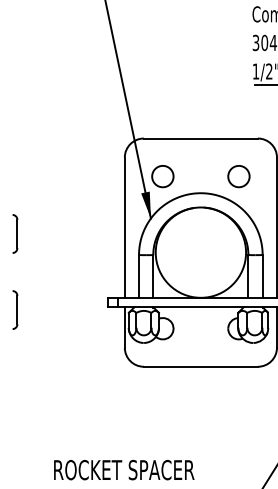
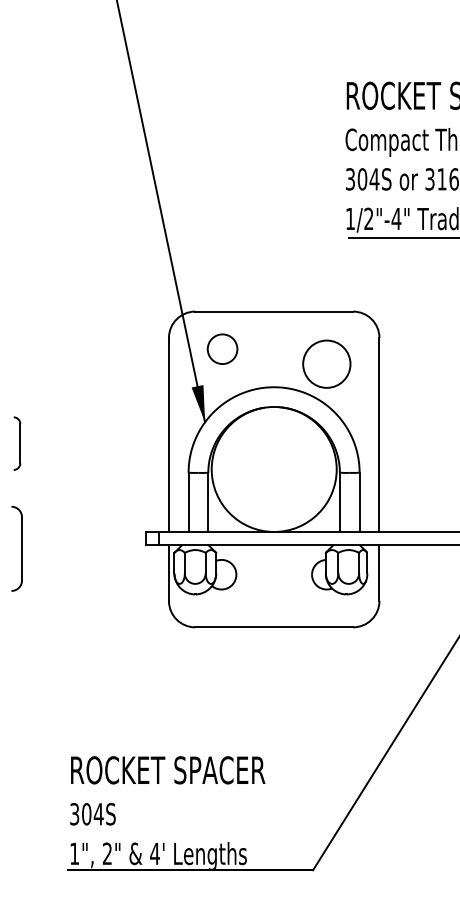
circle: (162, 176) -> (222, 348), moved
circle: (238, 176) -> (326, 364), size x1.6
part: (15, 309) -> (17, 548), size x1.6

